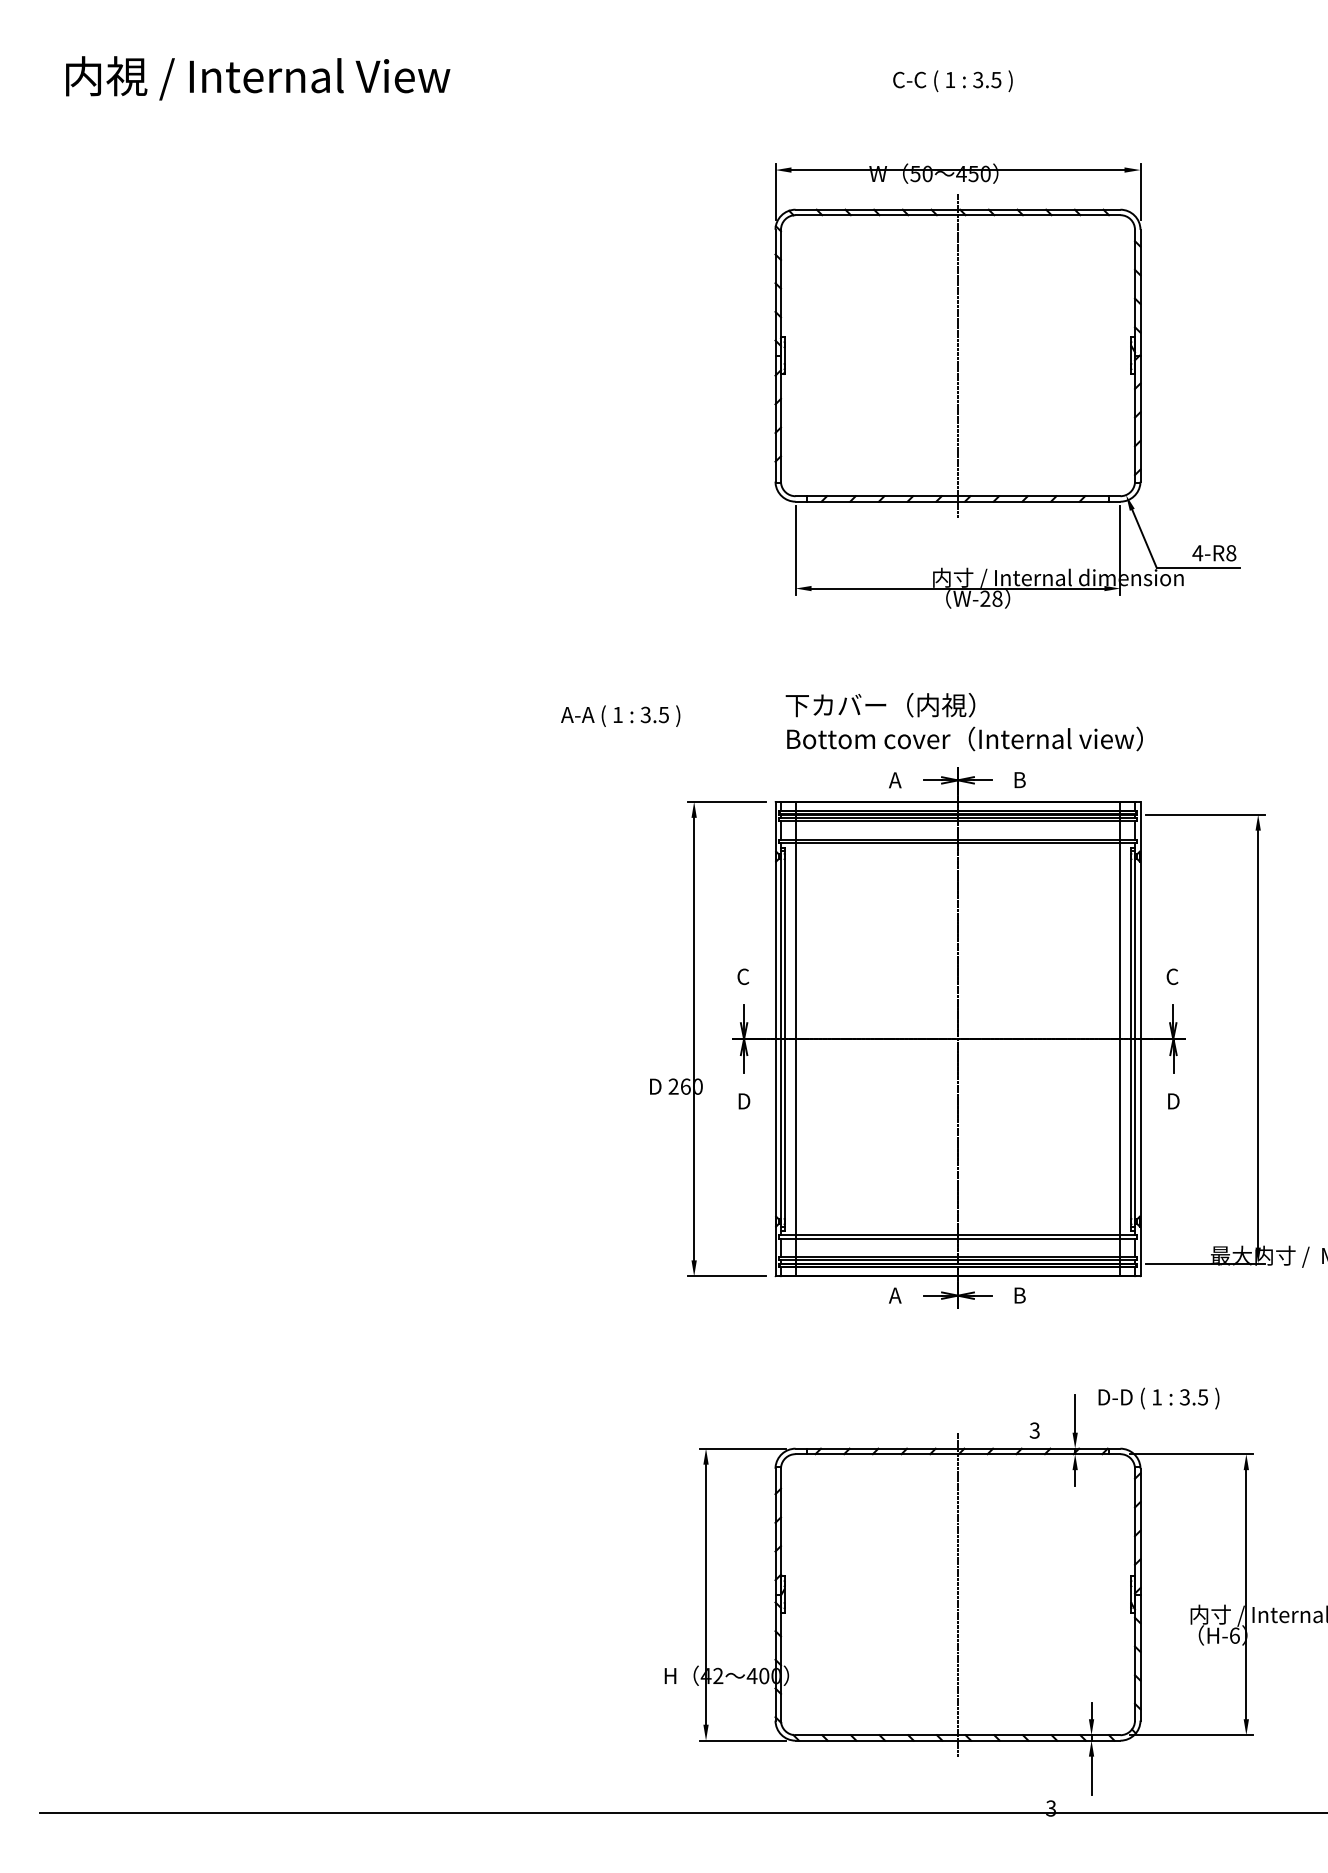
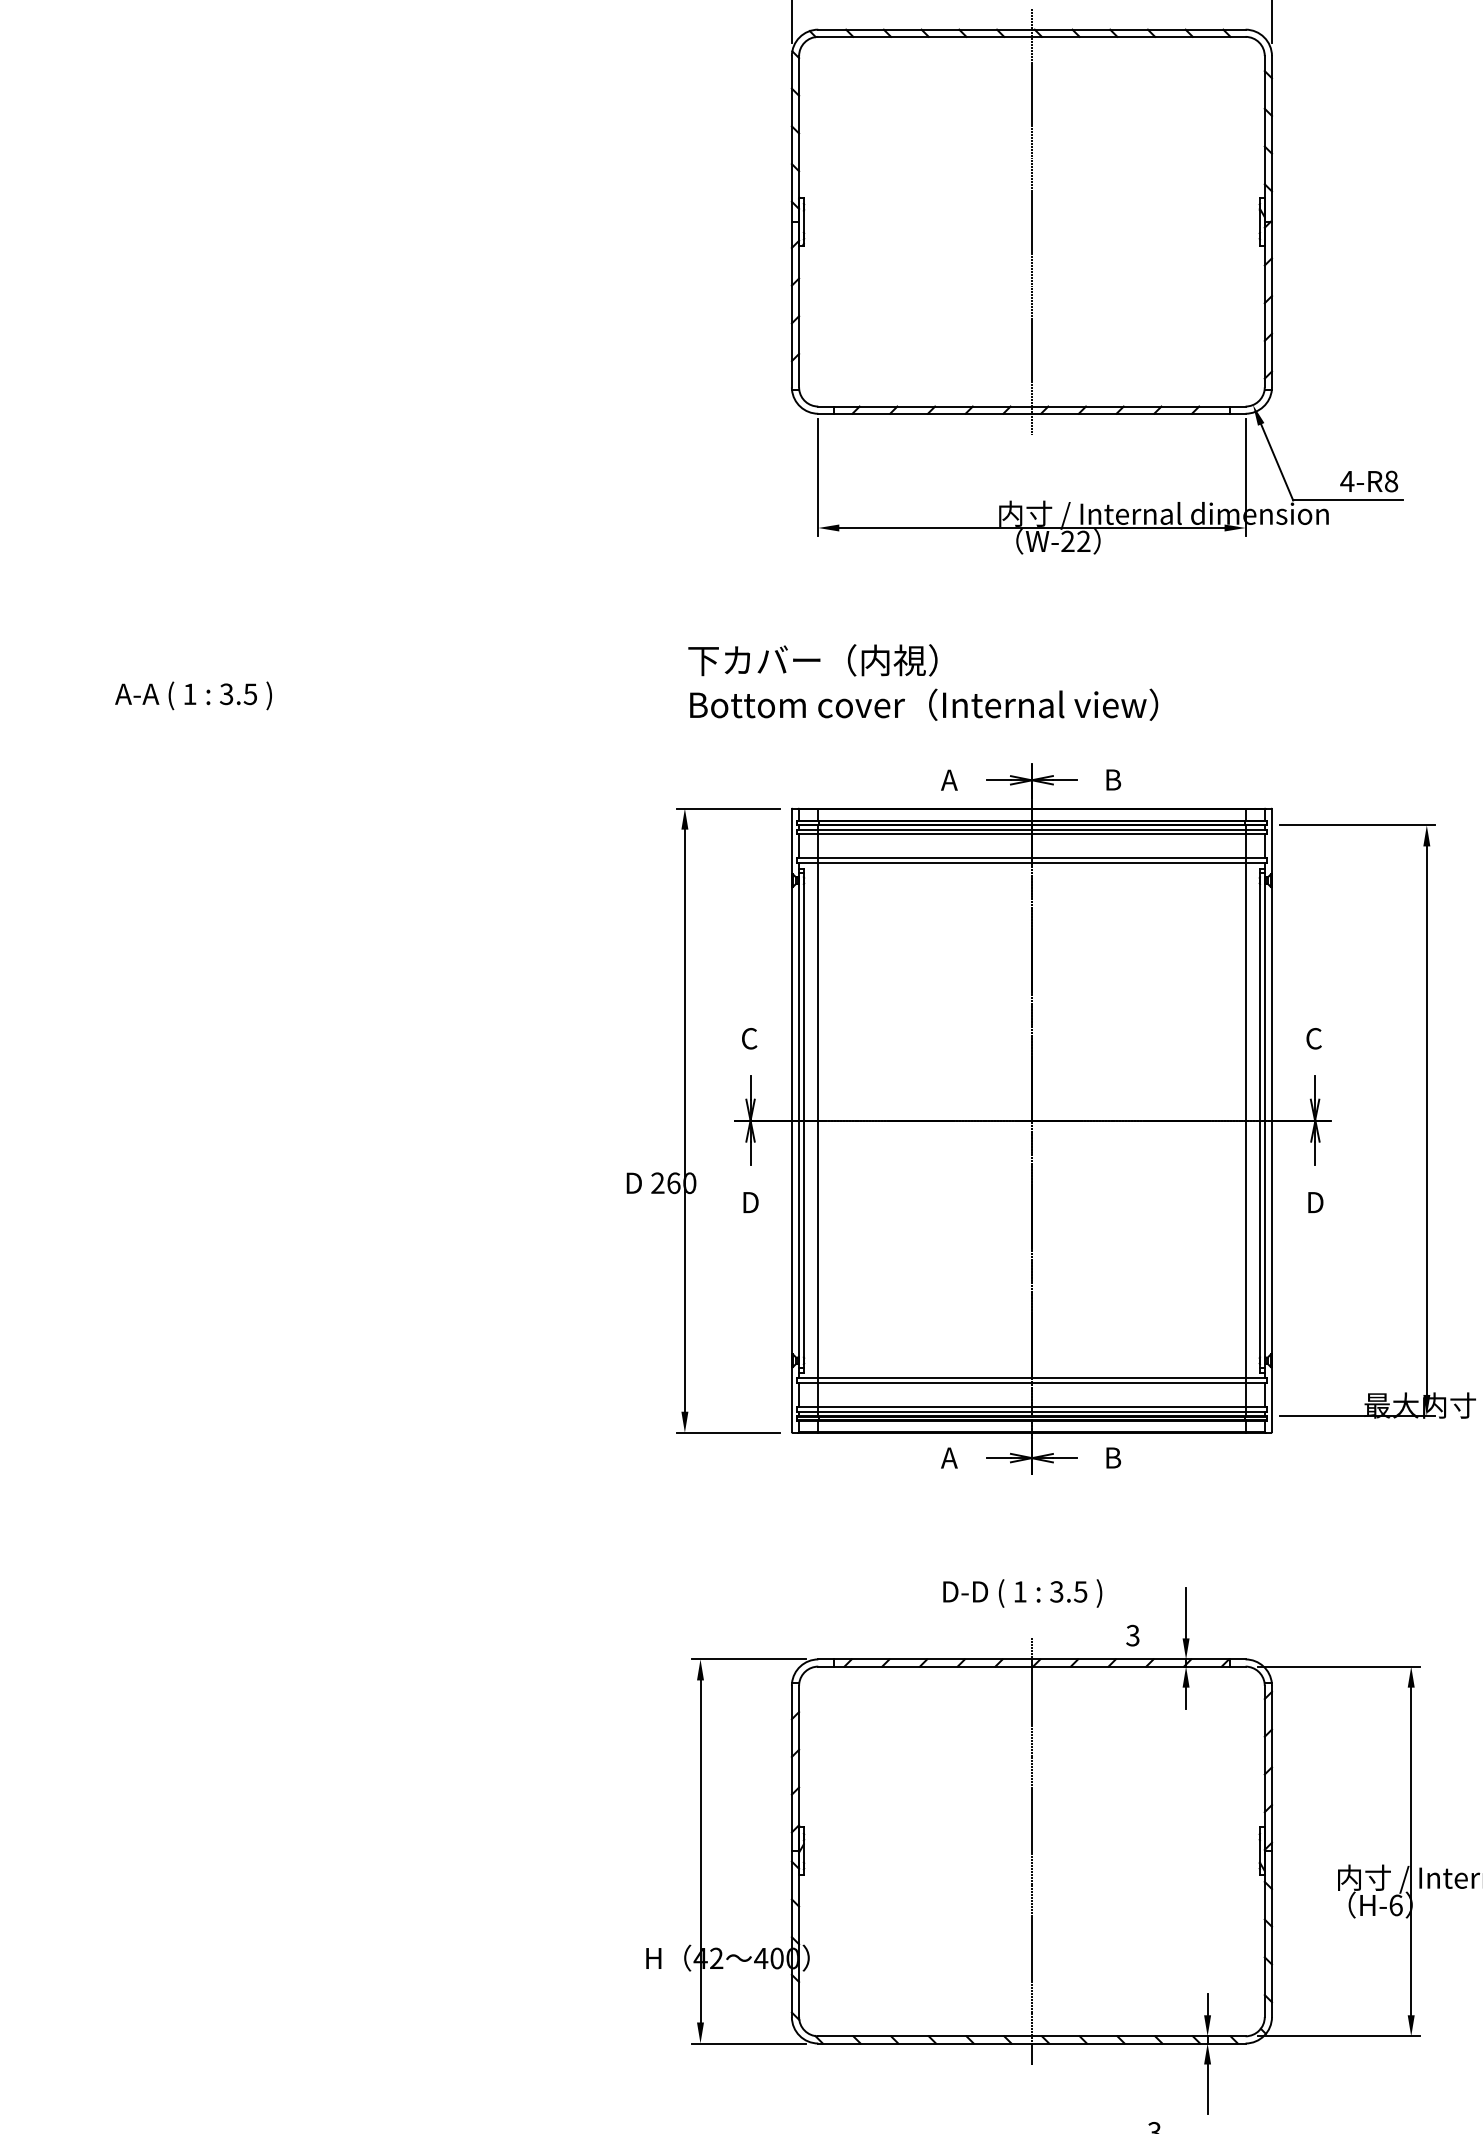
text: (997, 598) -> (1083, 541), W-28 -> W-22
text: (620, 715) -> (193, 694), moved
text: (963, 722) -> (922, 683), moved
text: (1158, 1398) -> (1022, 1593), moved

